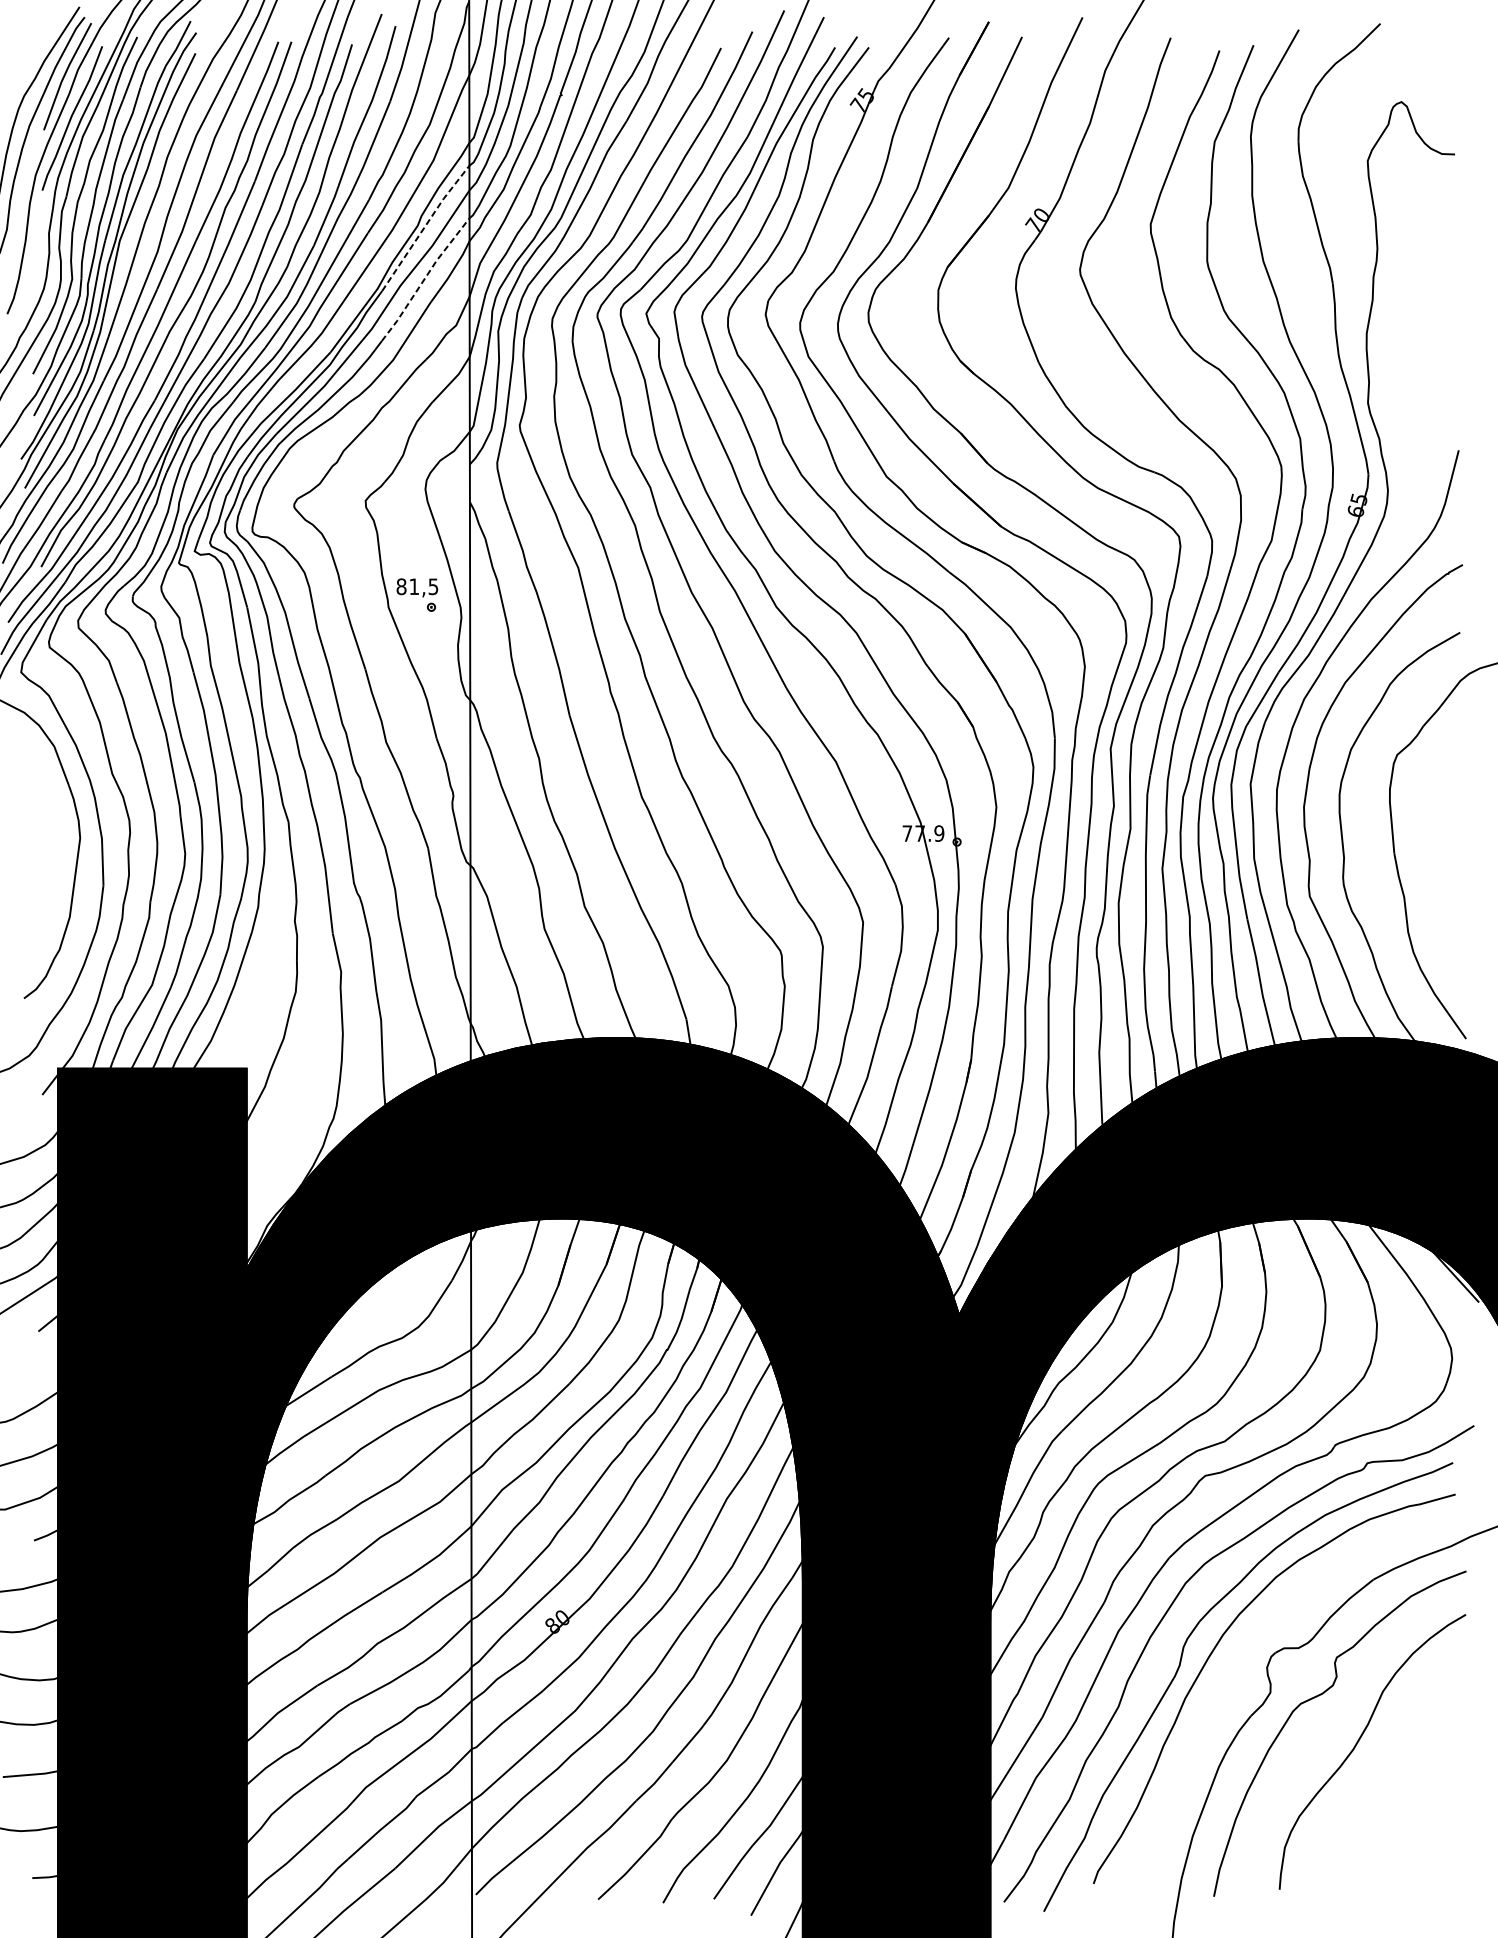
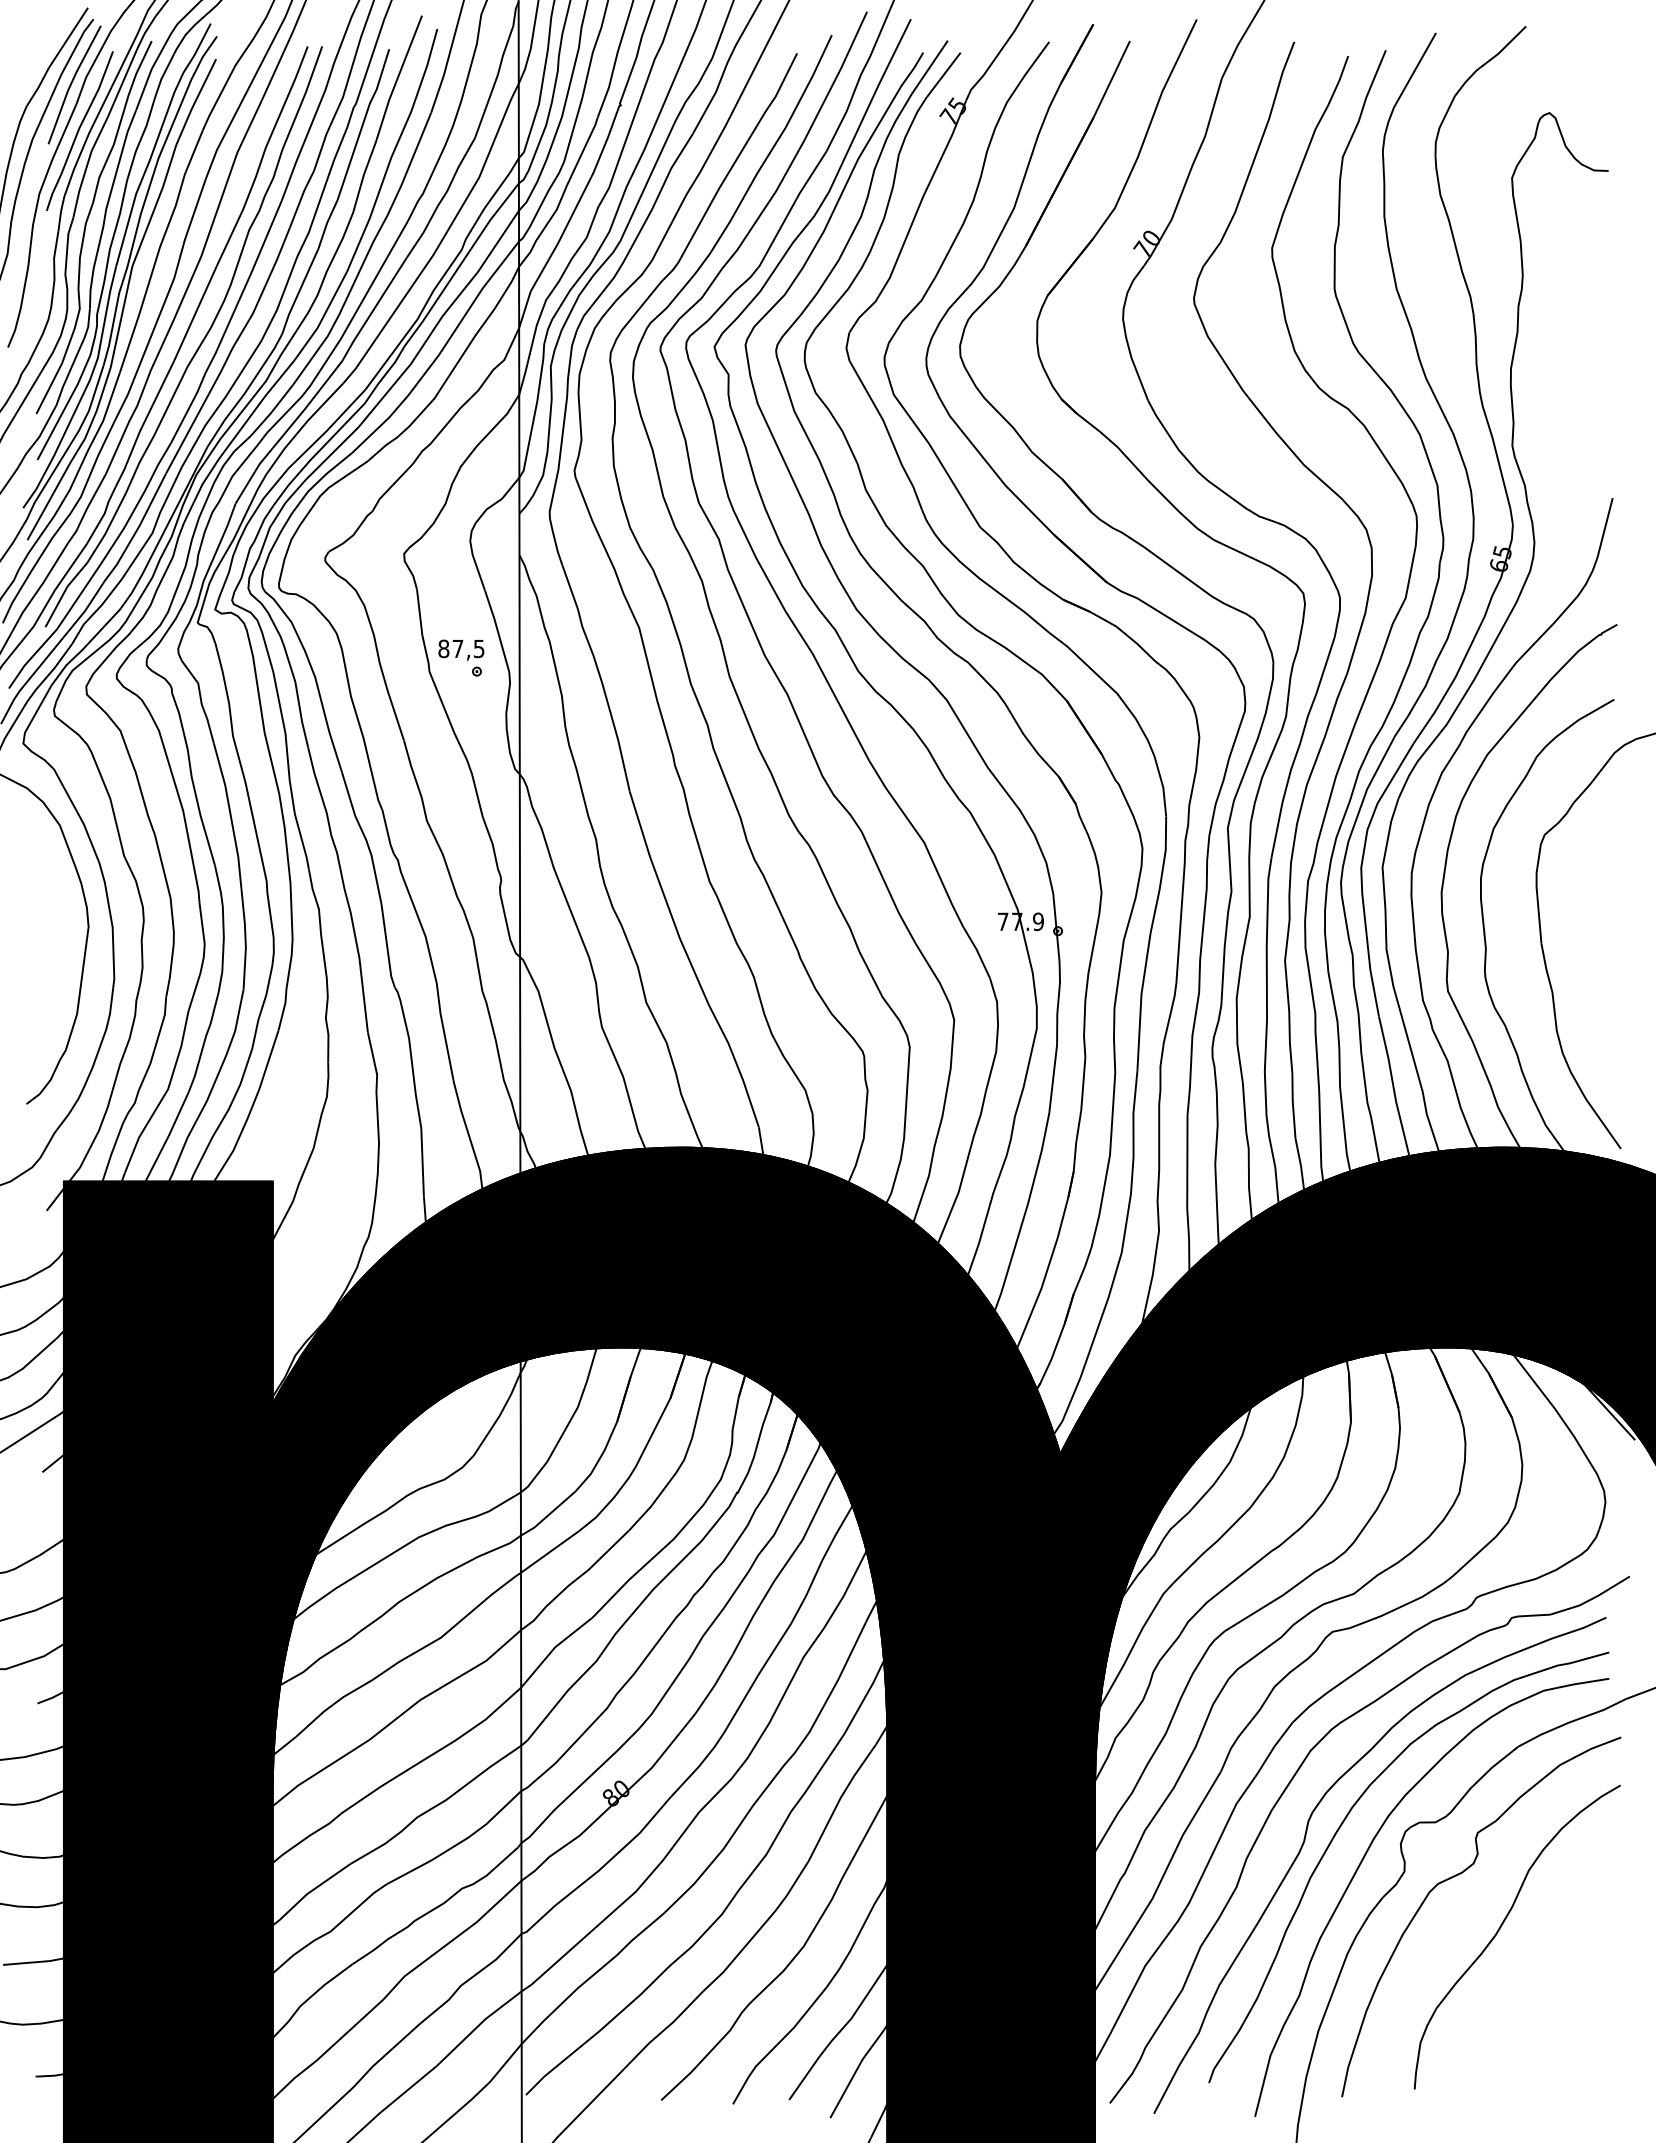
line: (424, 226) -> (469, 250), dashed -> solid
line: (424, 278) -> (469, 308), dashed -> solid
text: (413, 586) -> (457, 648), 81,5 -> 87,5
curve: (1232, 1684) -> (1362, 1862), added

